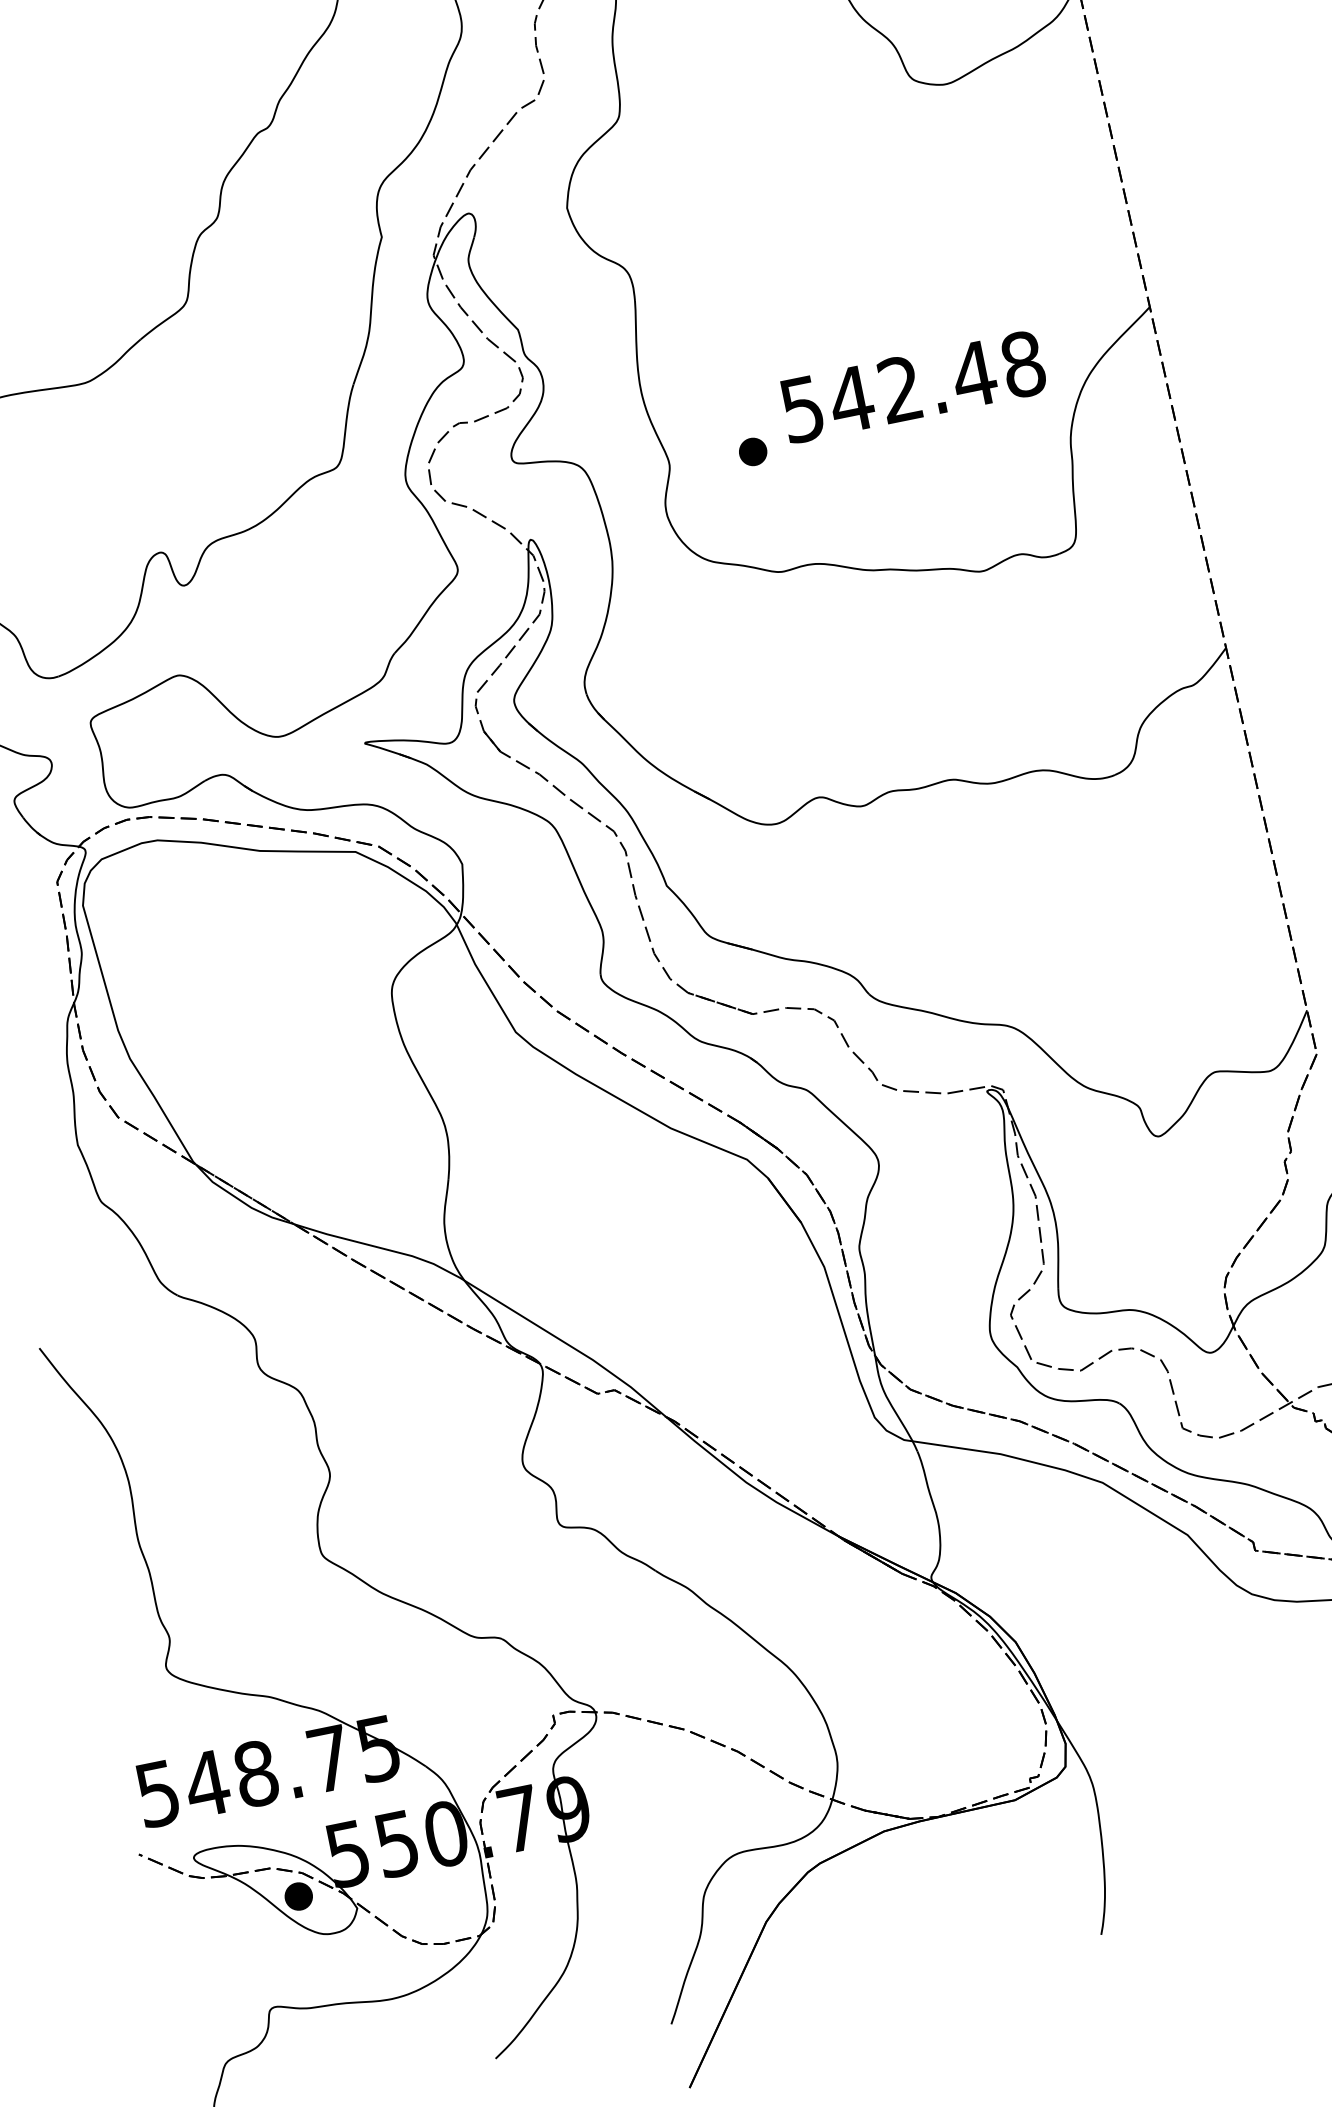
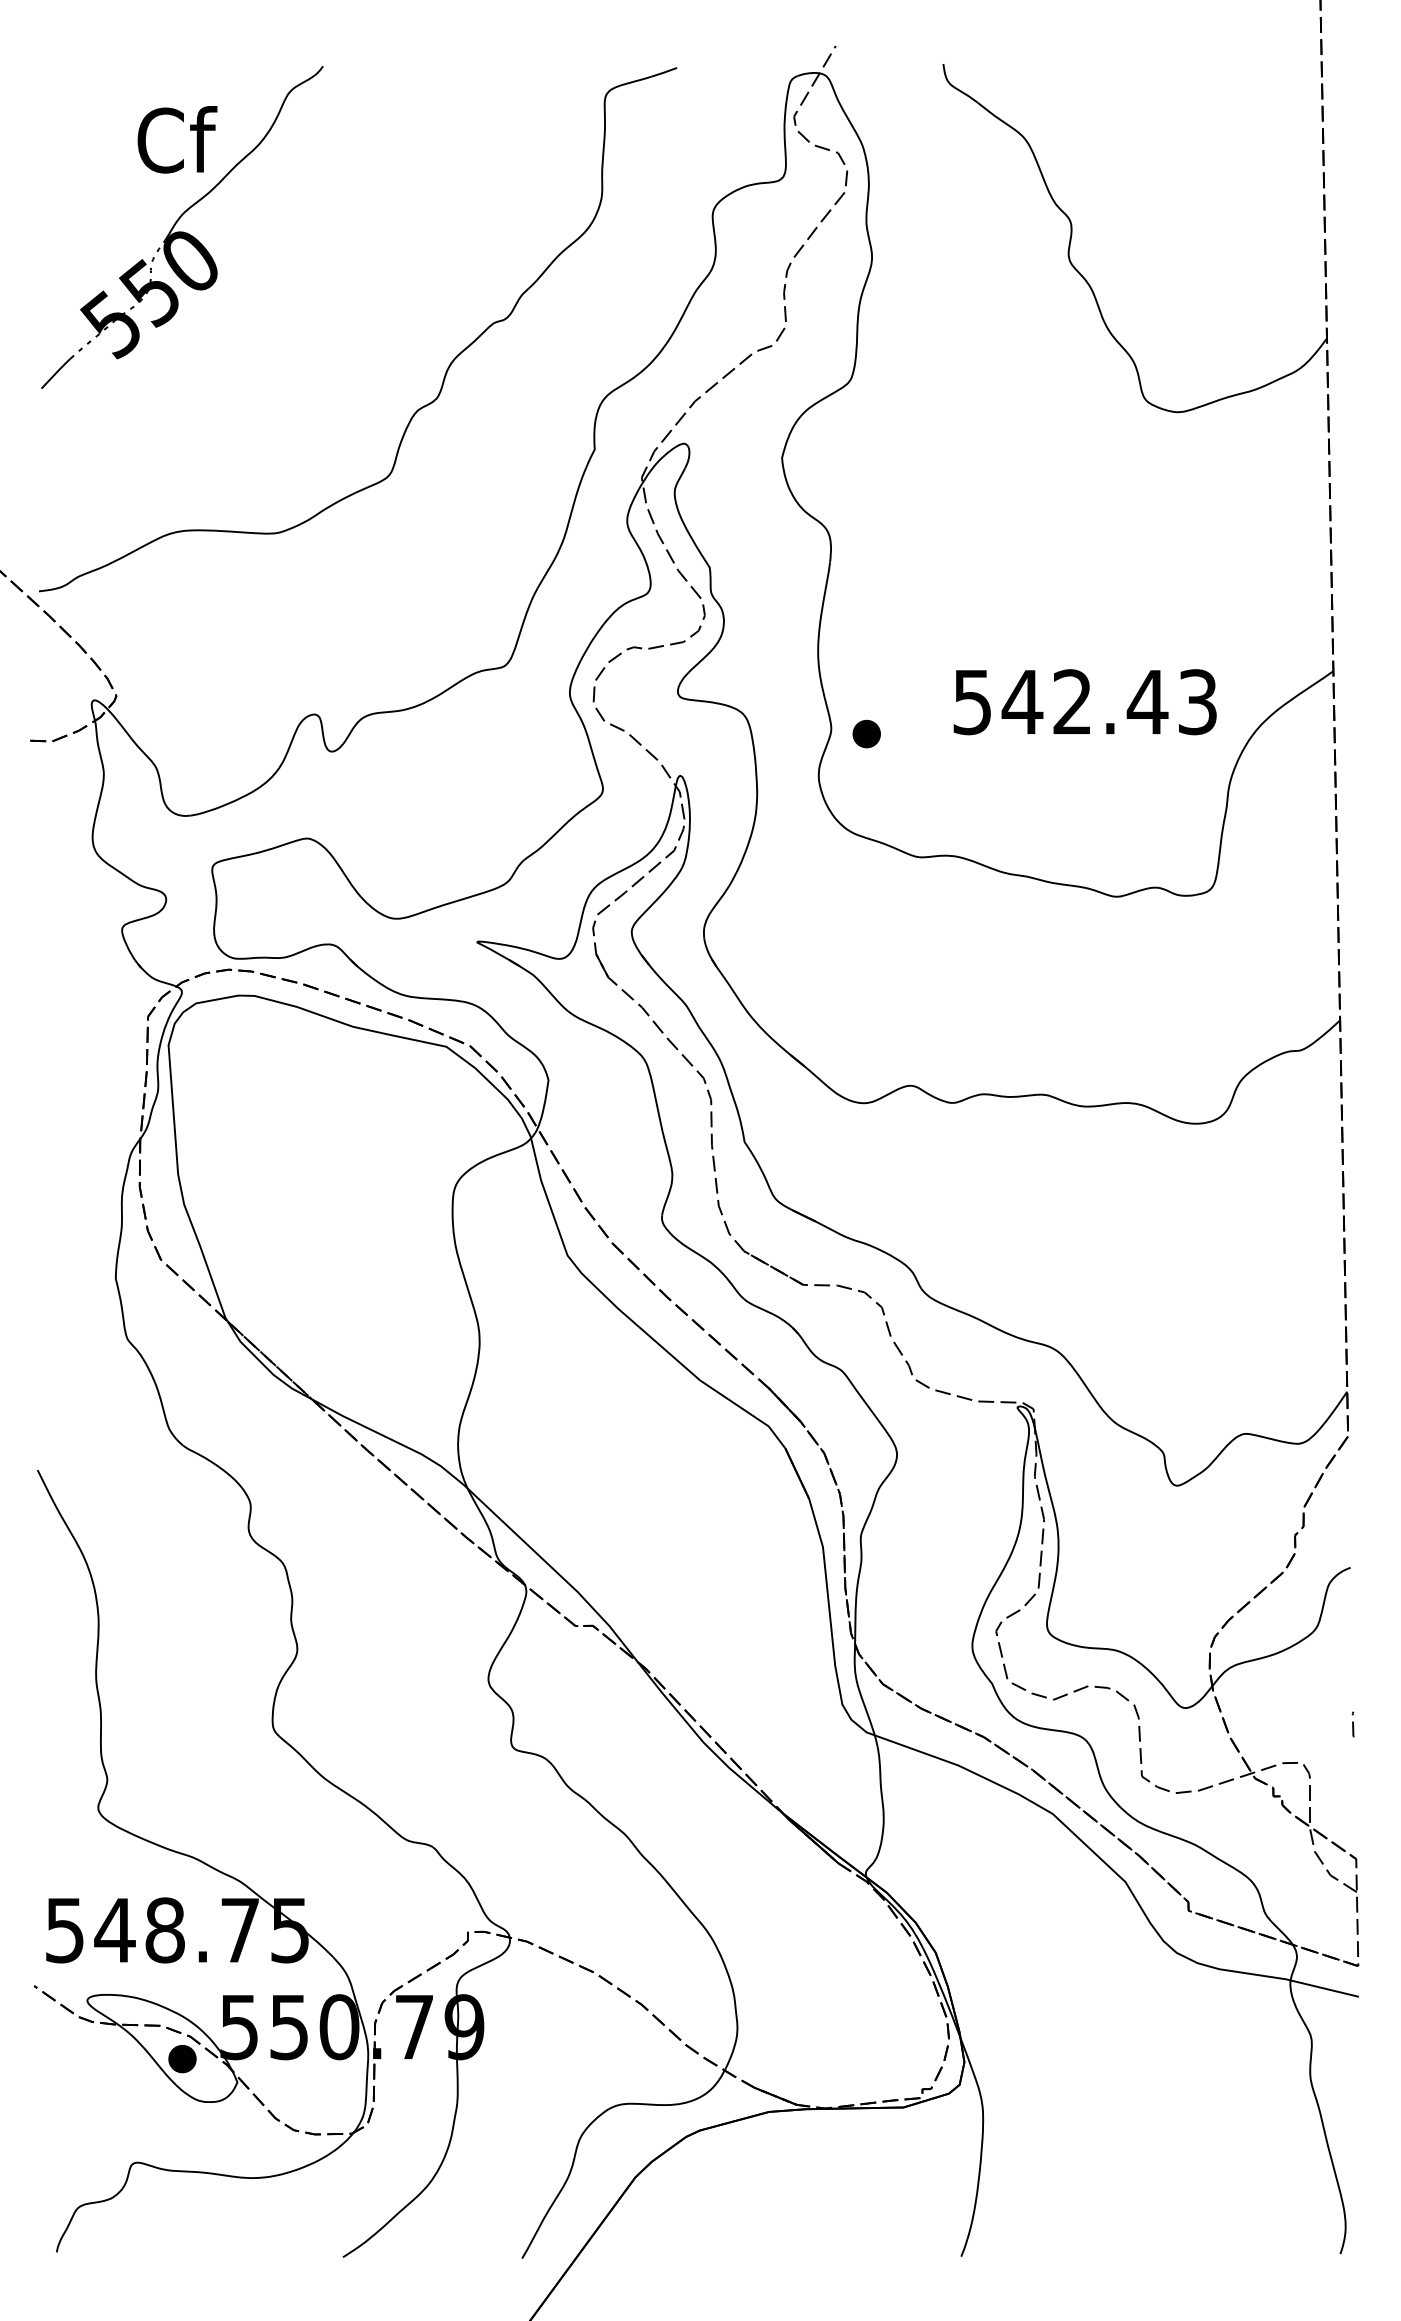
text: (1022, 364) -> (1197, 702), 542.48 -> 542.43
part: (752, 452) -> (866, 734), moved

